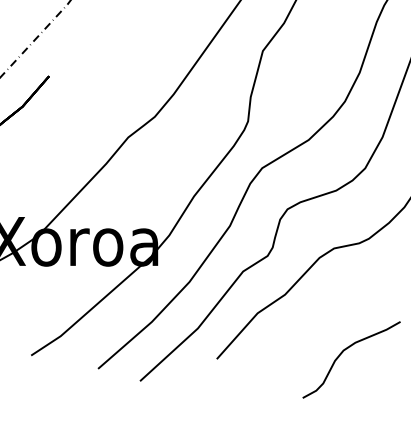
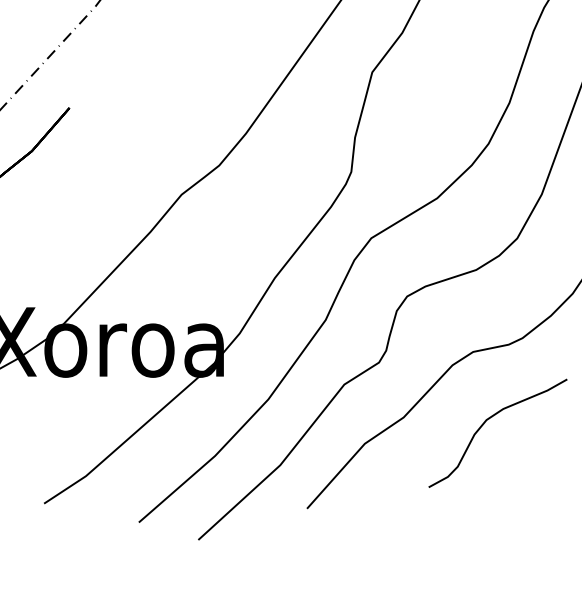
curve: (344, 351) -> (487, 421), moved

